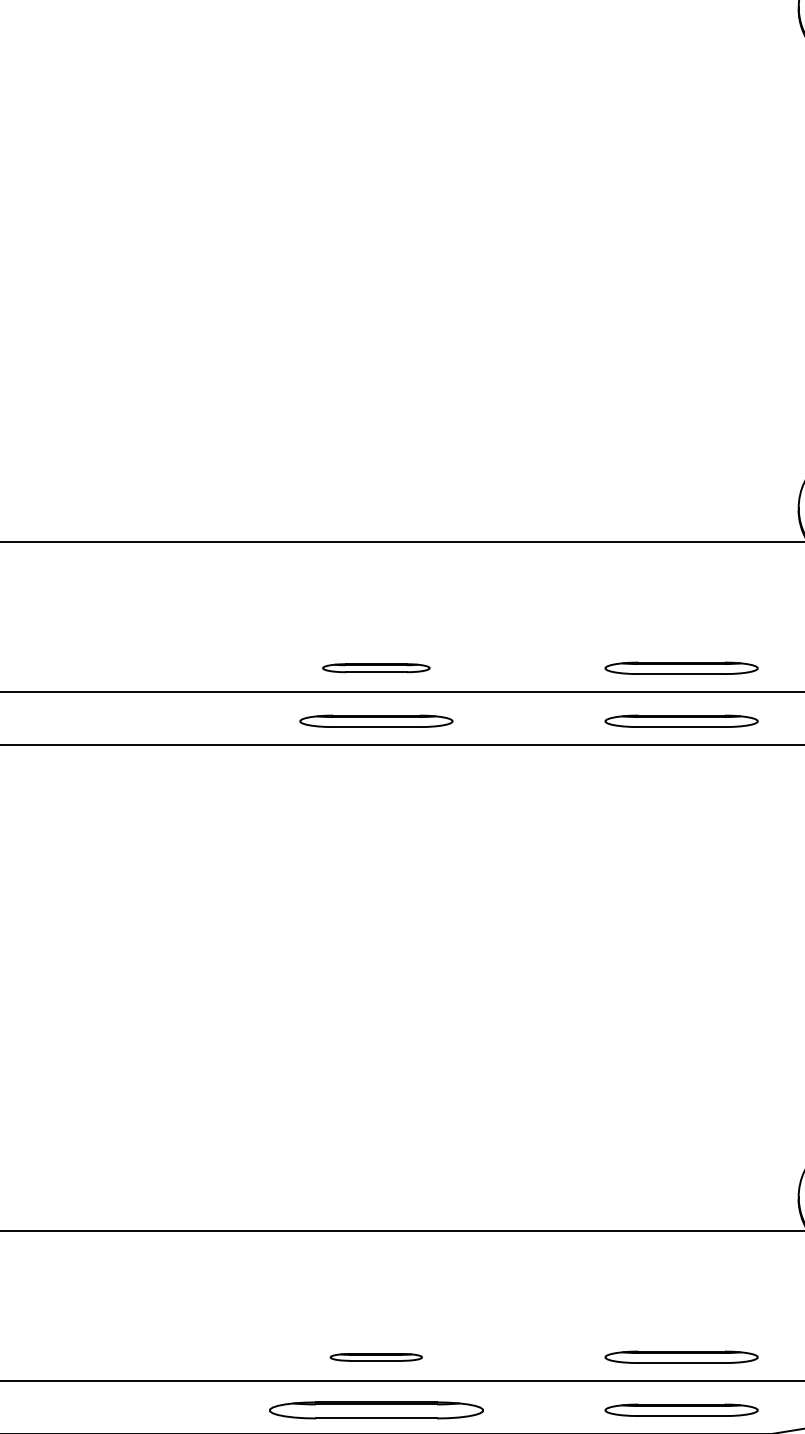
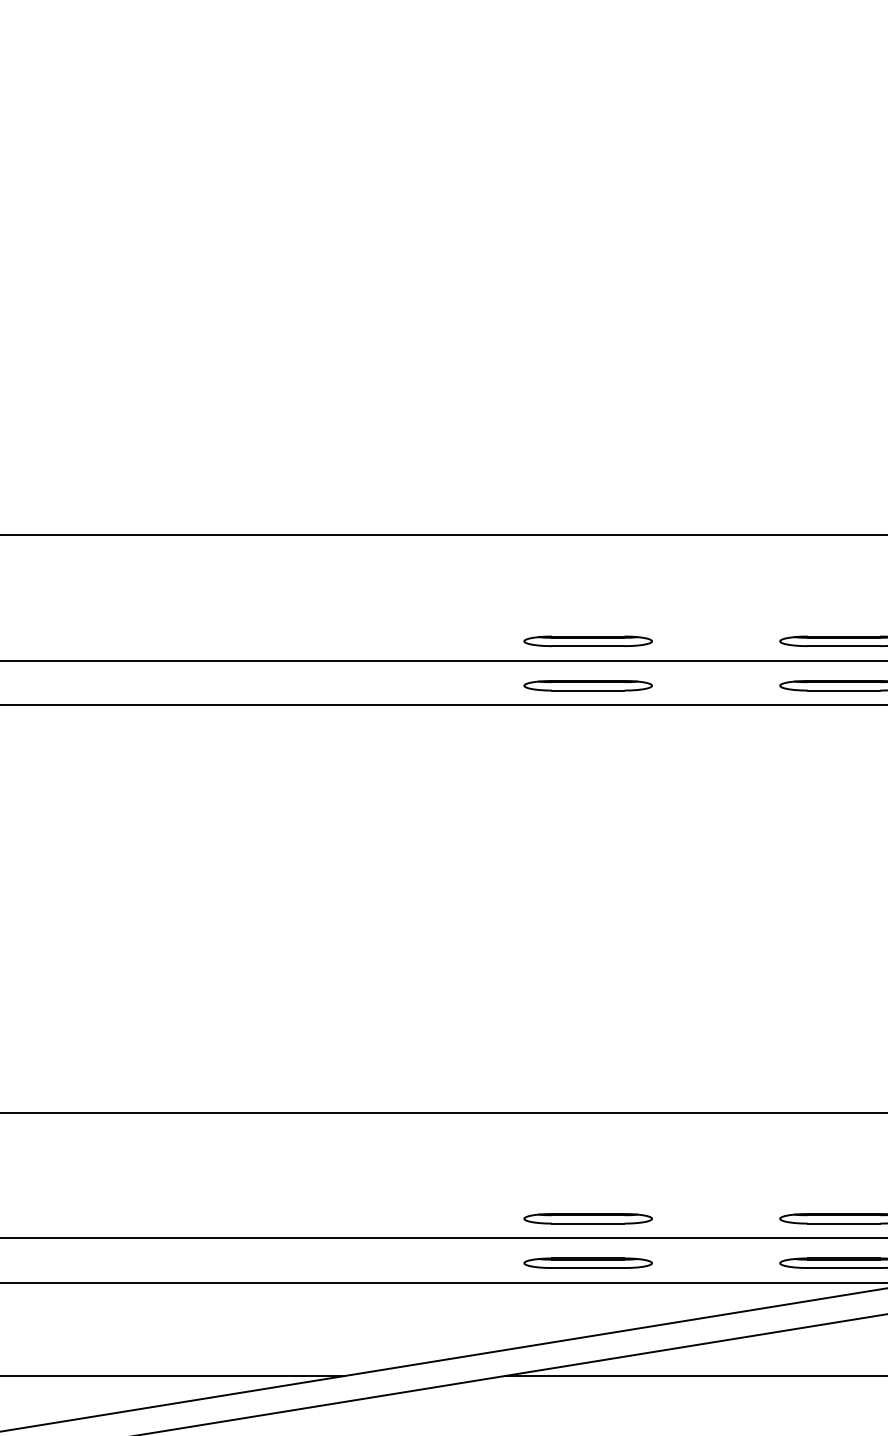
part: (375, 667) -> (587, 640), size x1.43
part: (375, 1356) -> (587, 1218), size x1.67
part: (375, 1409) -> (587, 1262), size x0.71

